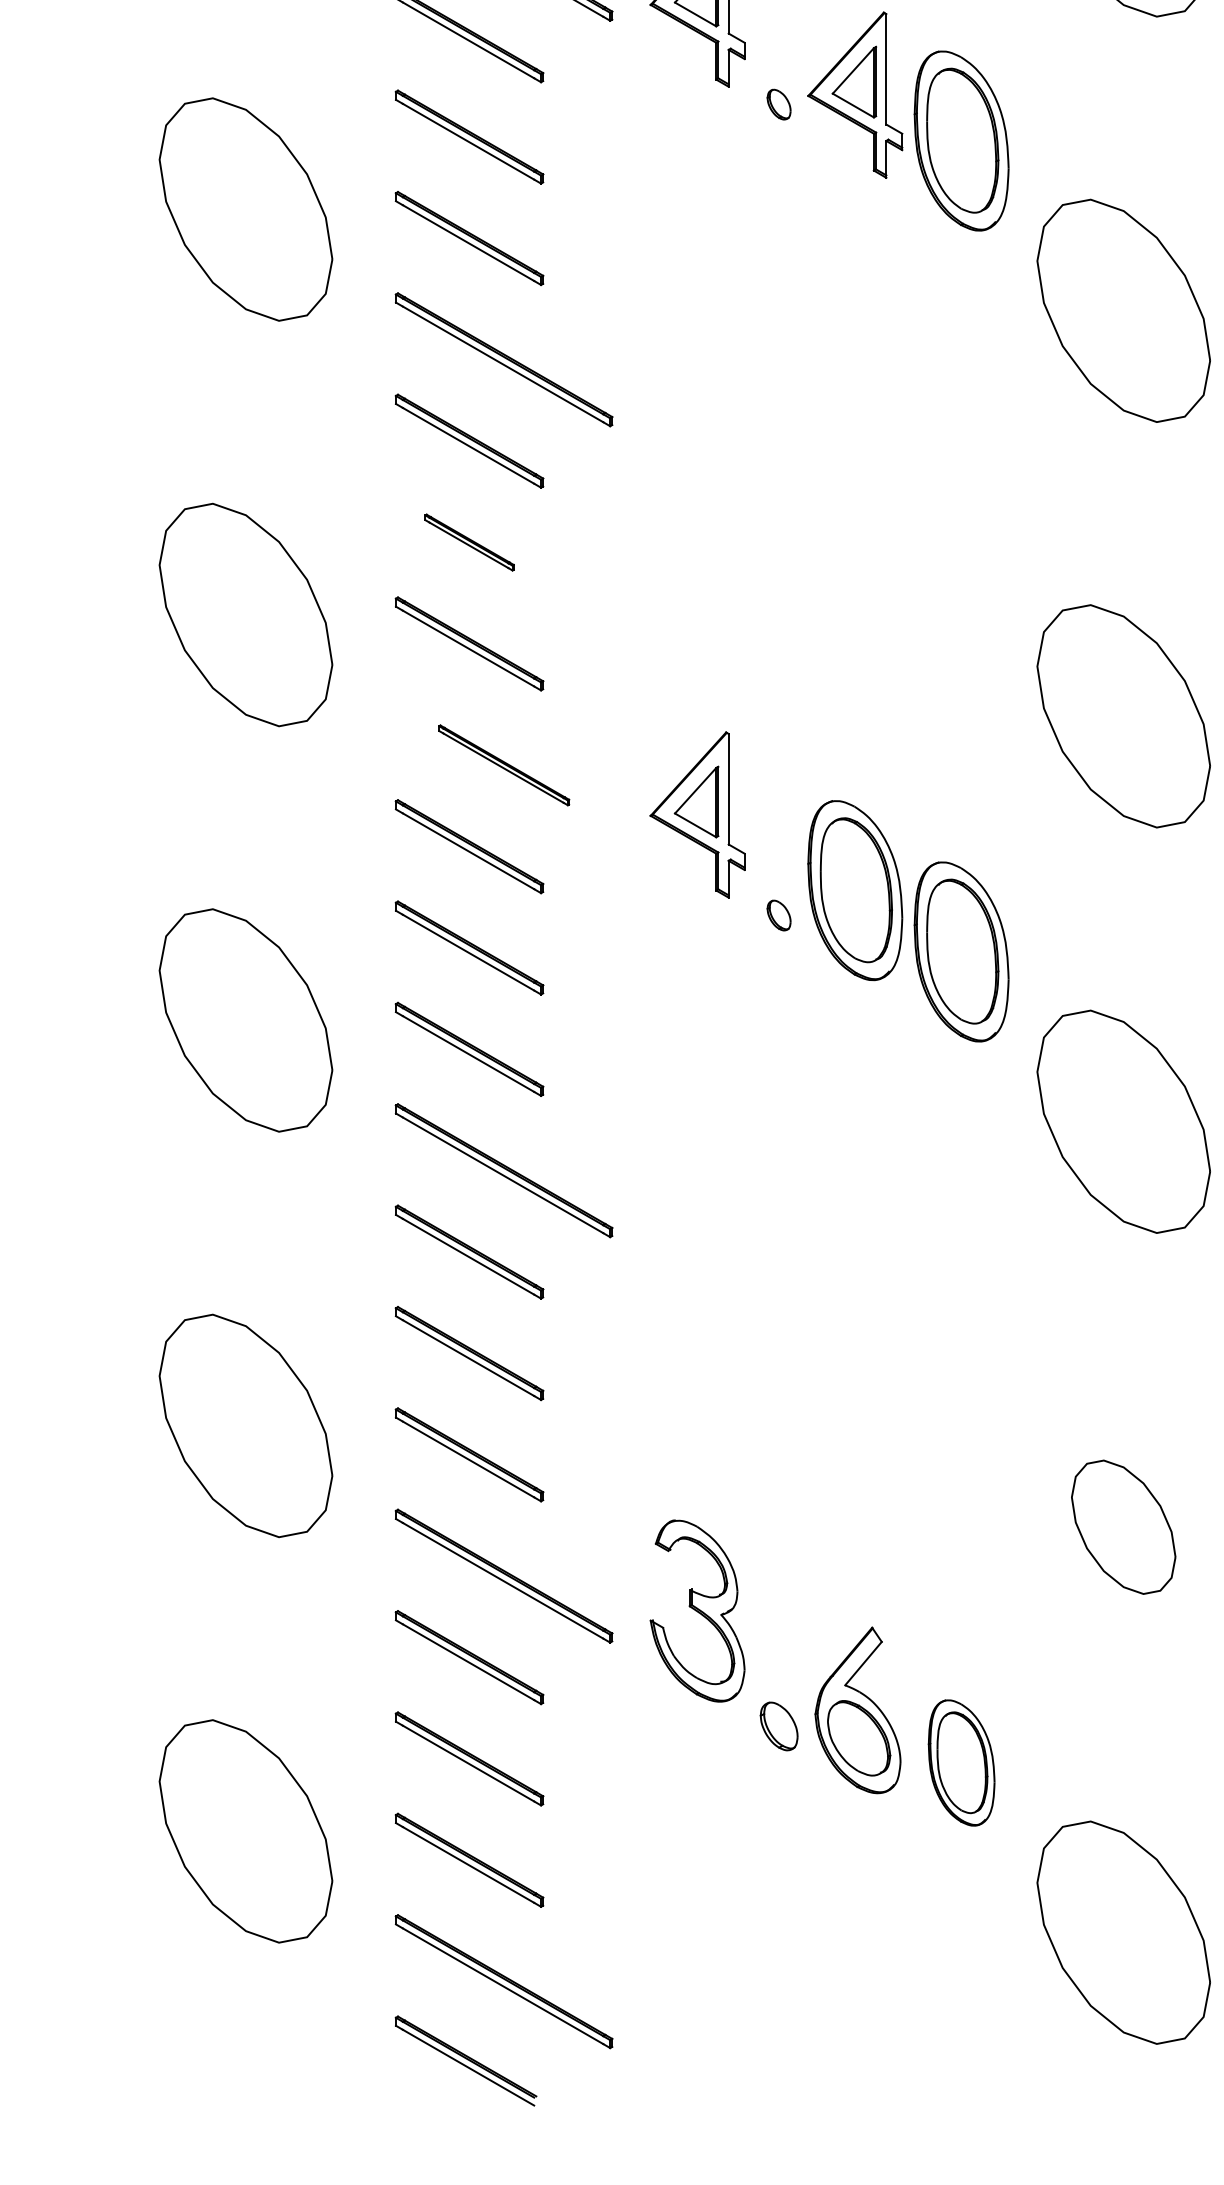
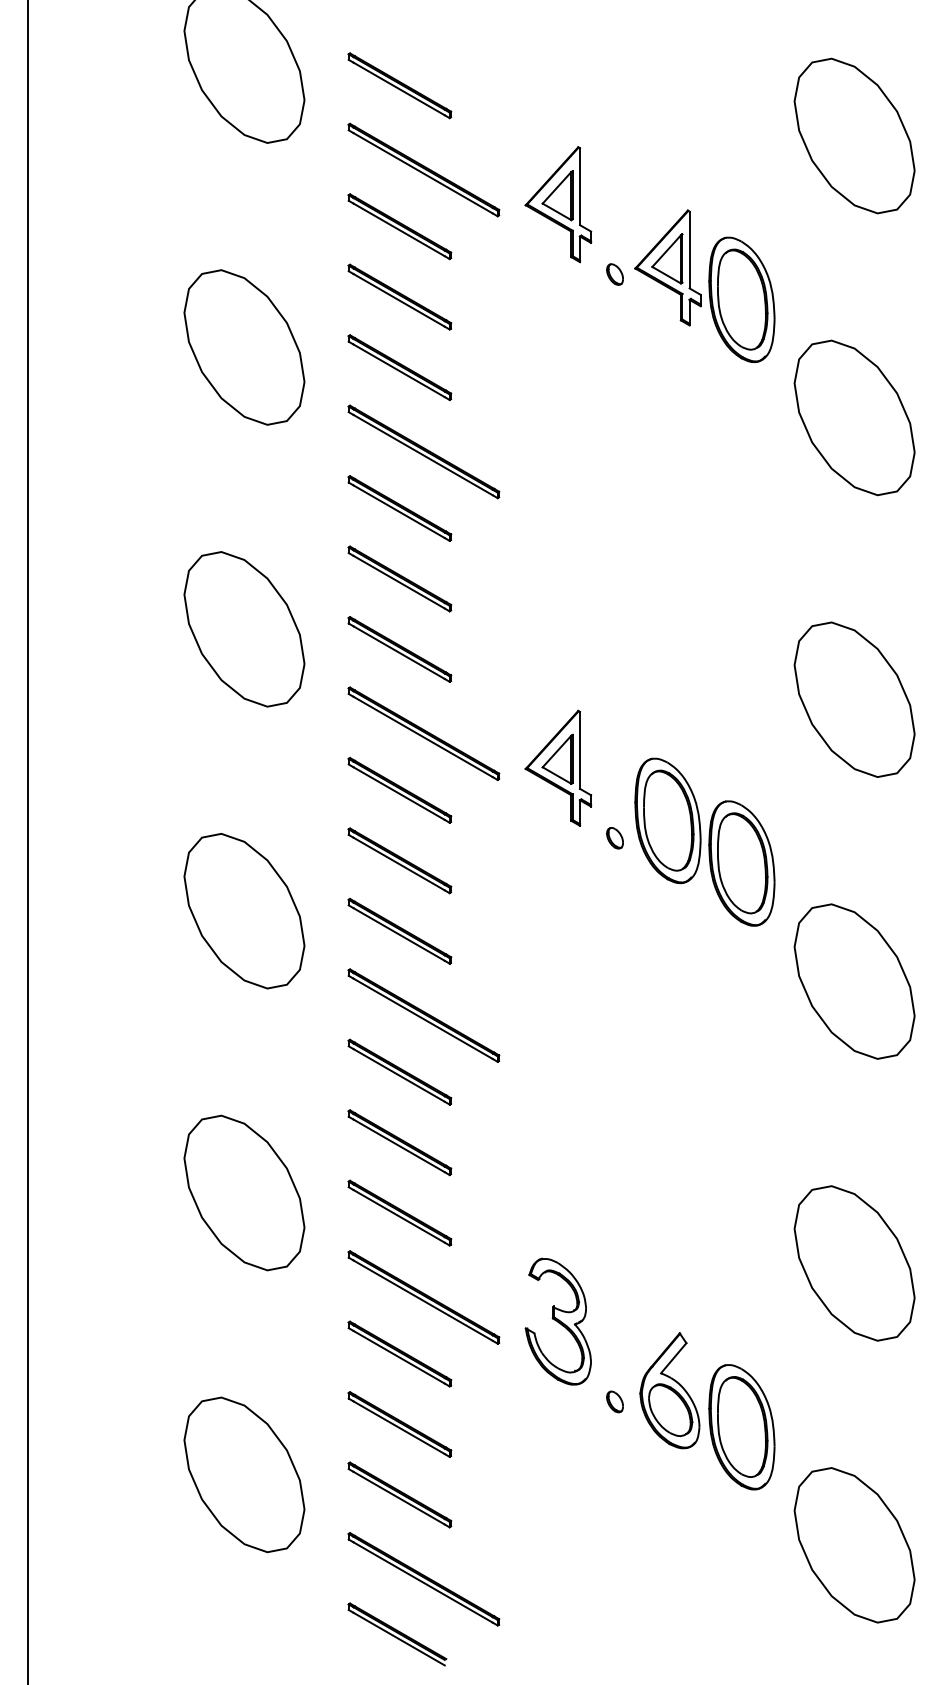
part: (469, 541) -> (399, 578), size x1.67
part: (503, 764) -> (423, 733), size x1.67
part: (1123, 1527) -> (854, 1263), size x1.67
part: (778, 1725) -> (614, 1401), size x0.62
part: (961, 1763) -> (741, 1427), size x1.43

